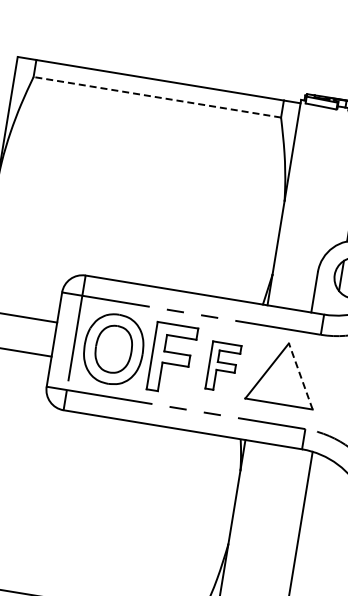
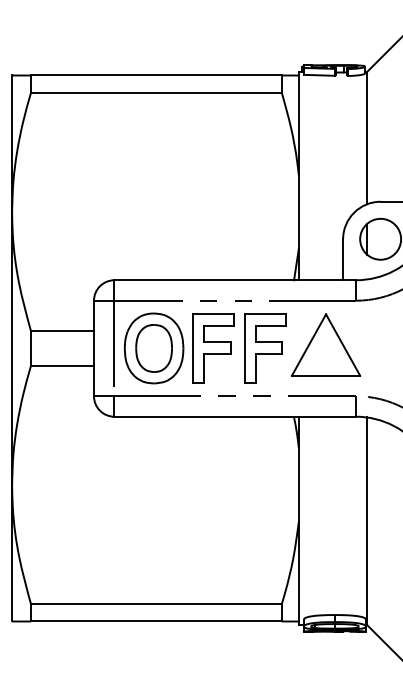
line: (156, 96) -> (155, 92), dashed -> solid
part: (223, 367) -> (265, 348), size x1.43
line: (300, 375) -> (342, 344), dashed -> solid

